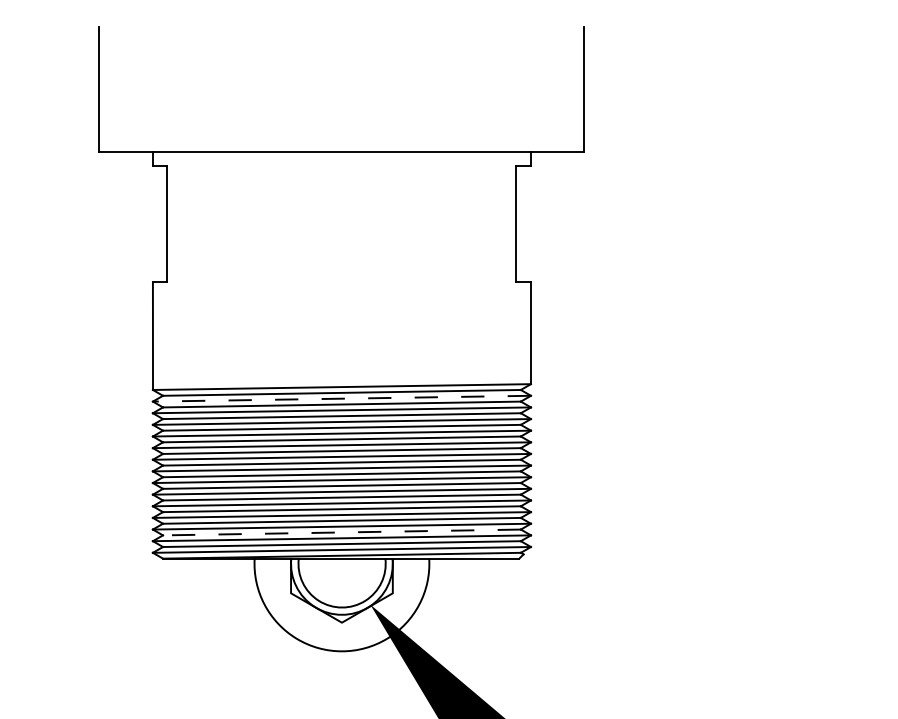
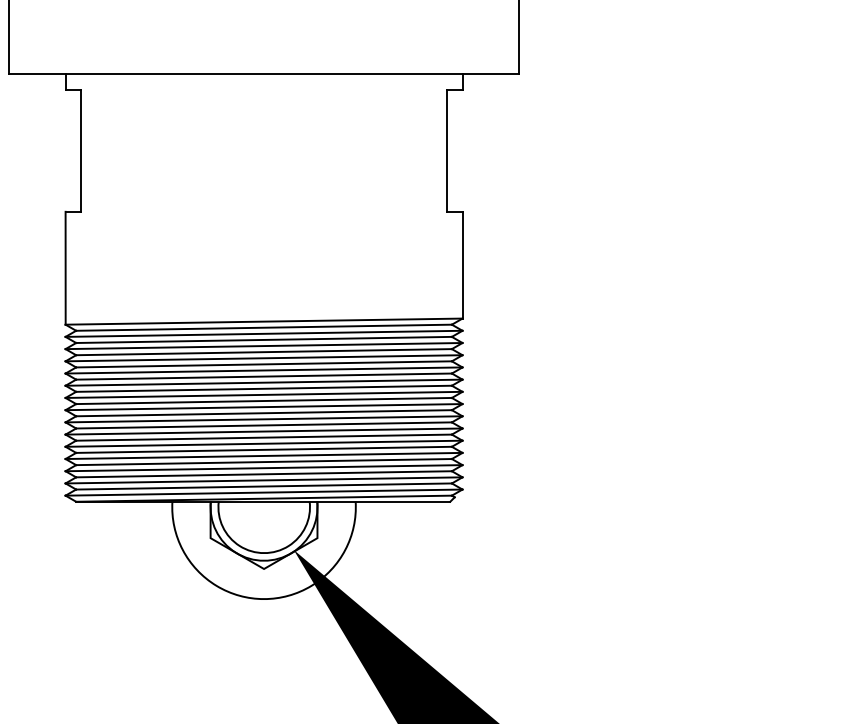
line: (341, 398) -> (263, 333), dashed -> solid
line: (341, 532) -> (263, 474), dashed -> solid

